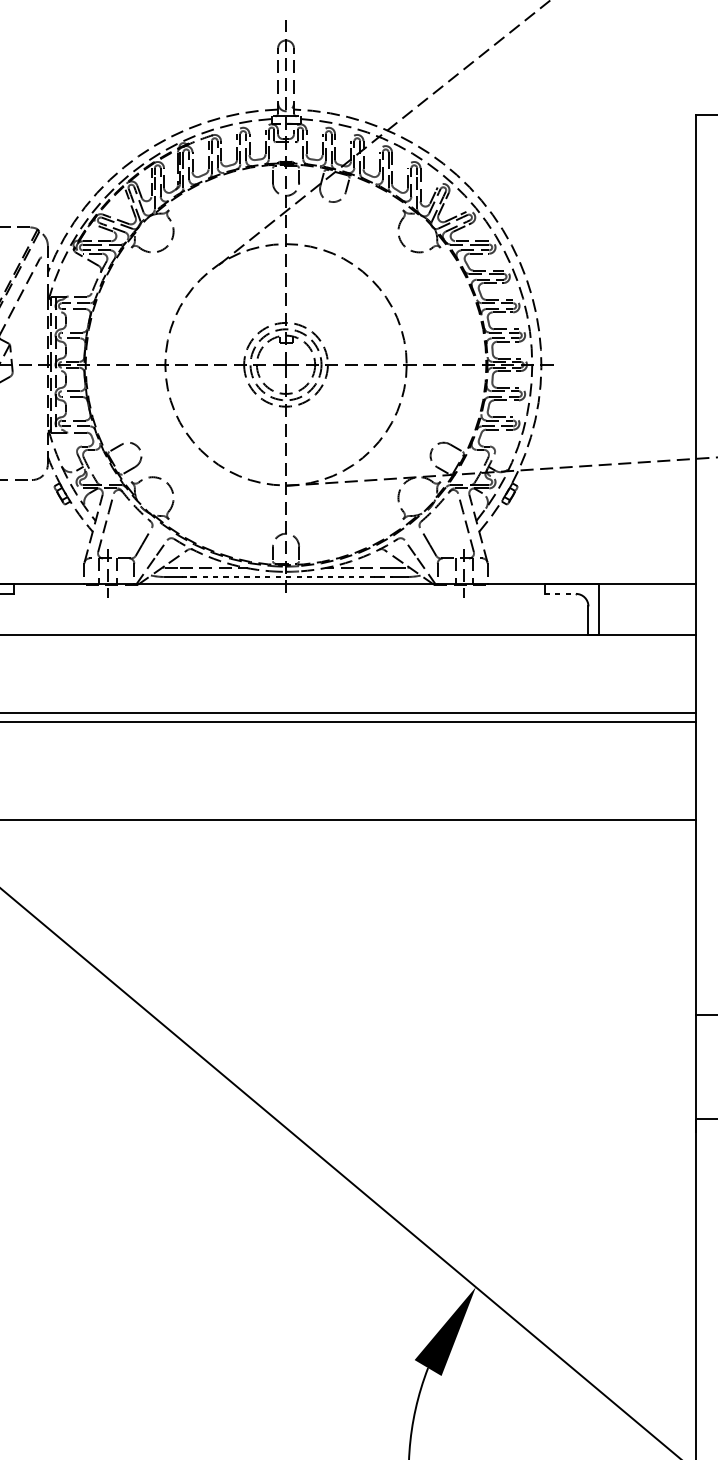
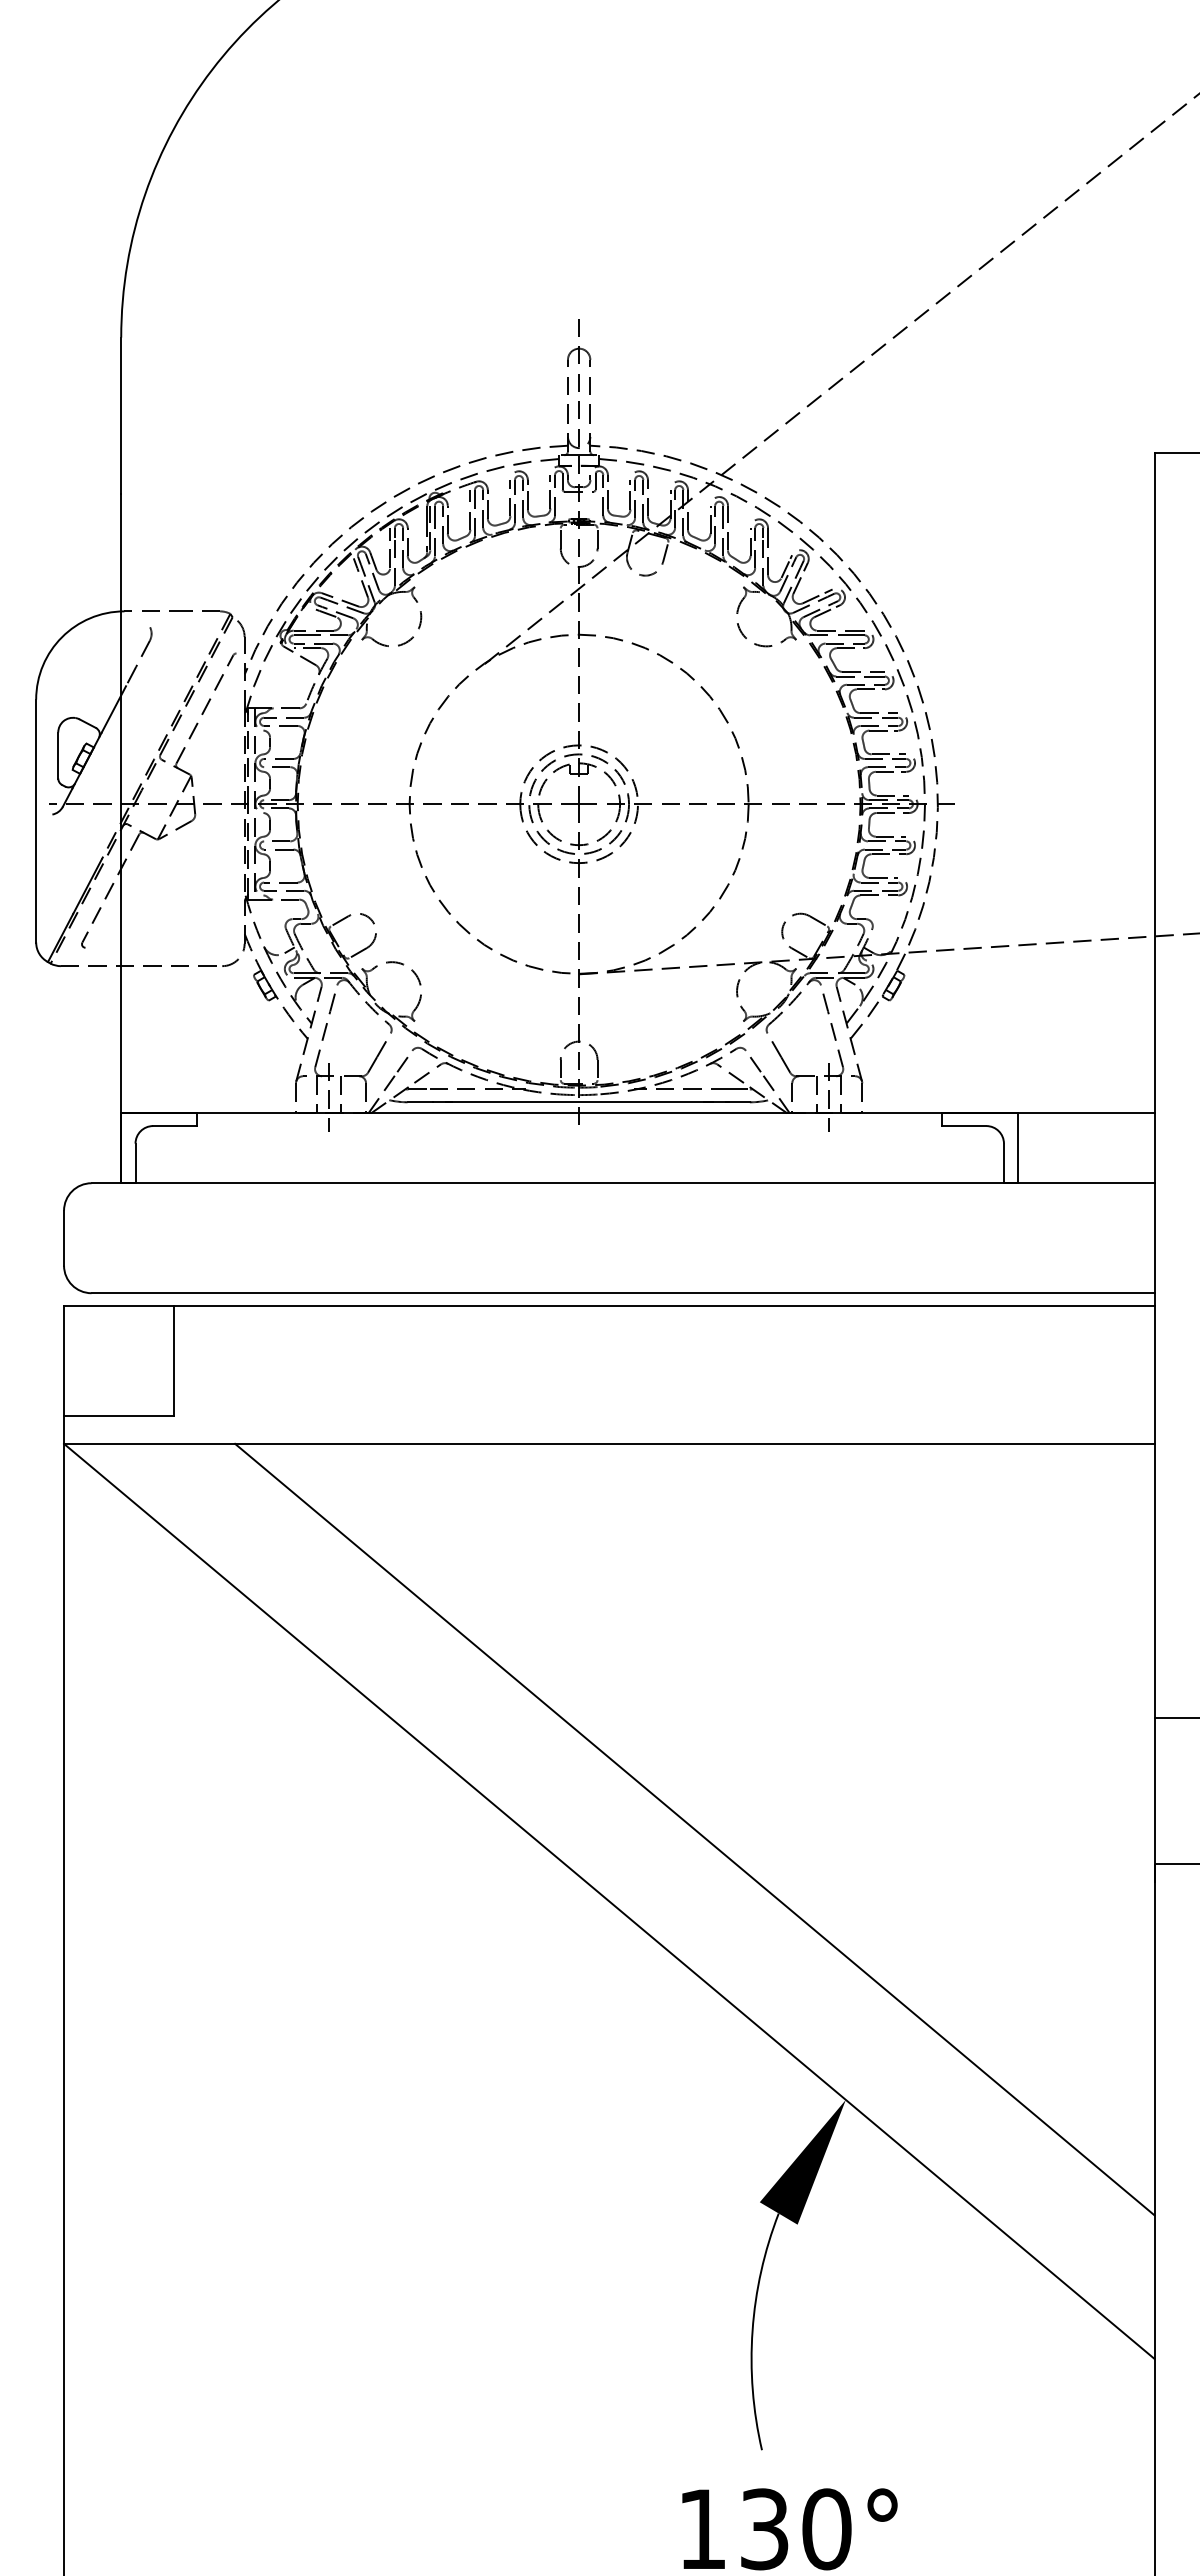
line: (287, 577) -> (581, 1102), dashed -> solid
line: (560, 594) -> (964, 1126), dashed -> solid
line: (368, 1094) -> (694, 1829), added

